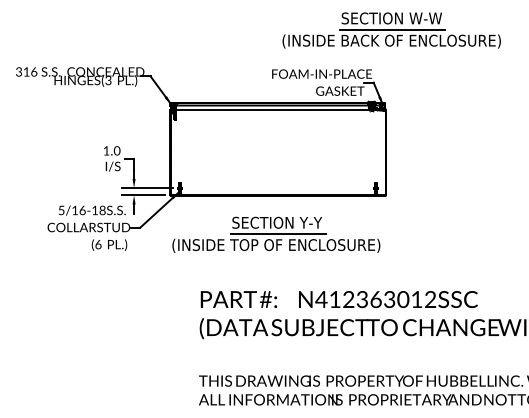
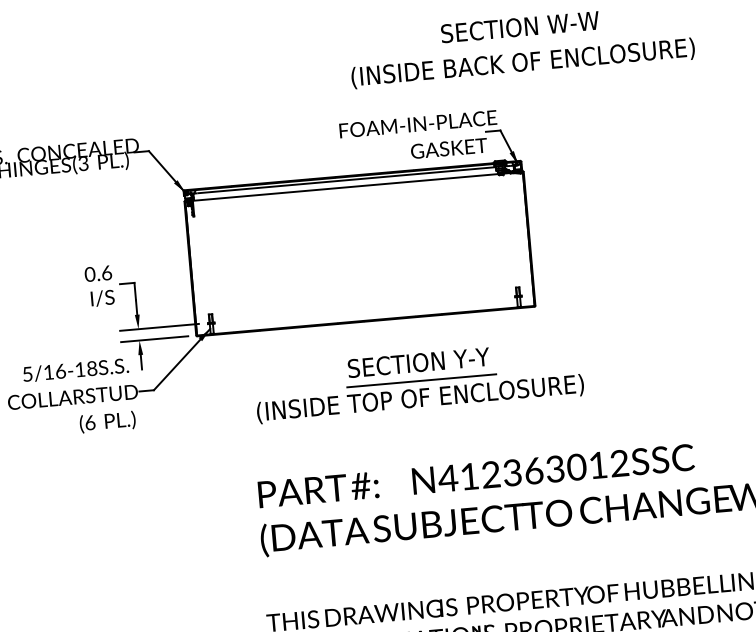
line: (392, 30) -> (522, 46), removed
text: (111, 150) -> (97, 273), 1.0 -> 0.6
part: (276, 234) -> (419, 381), moved

